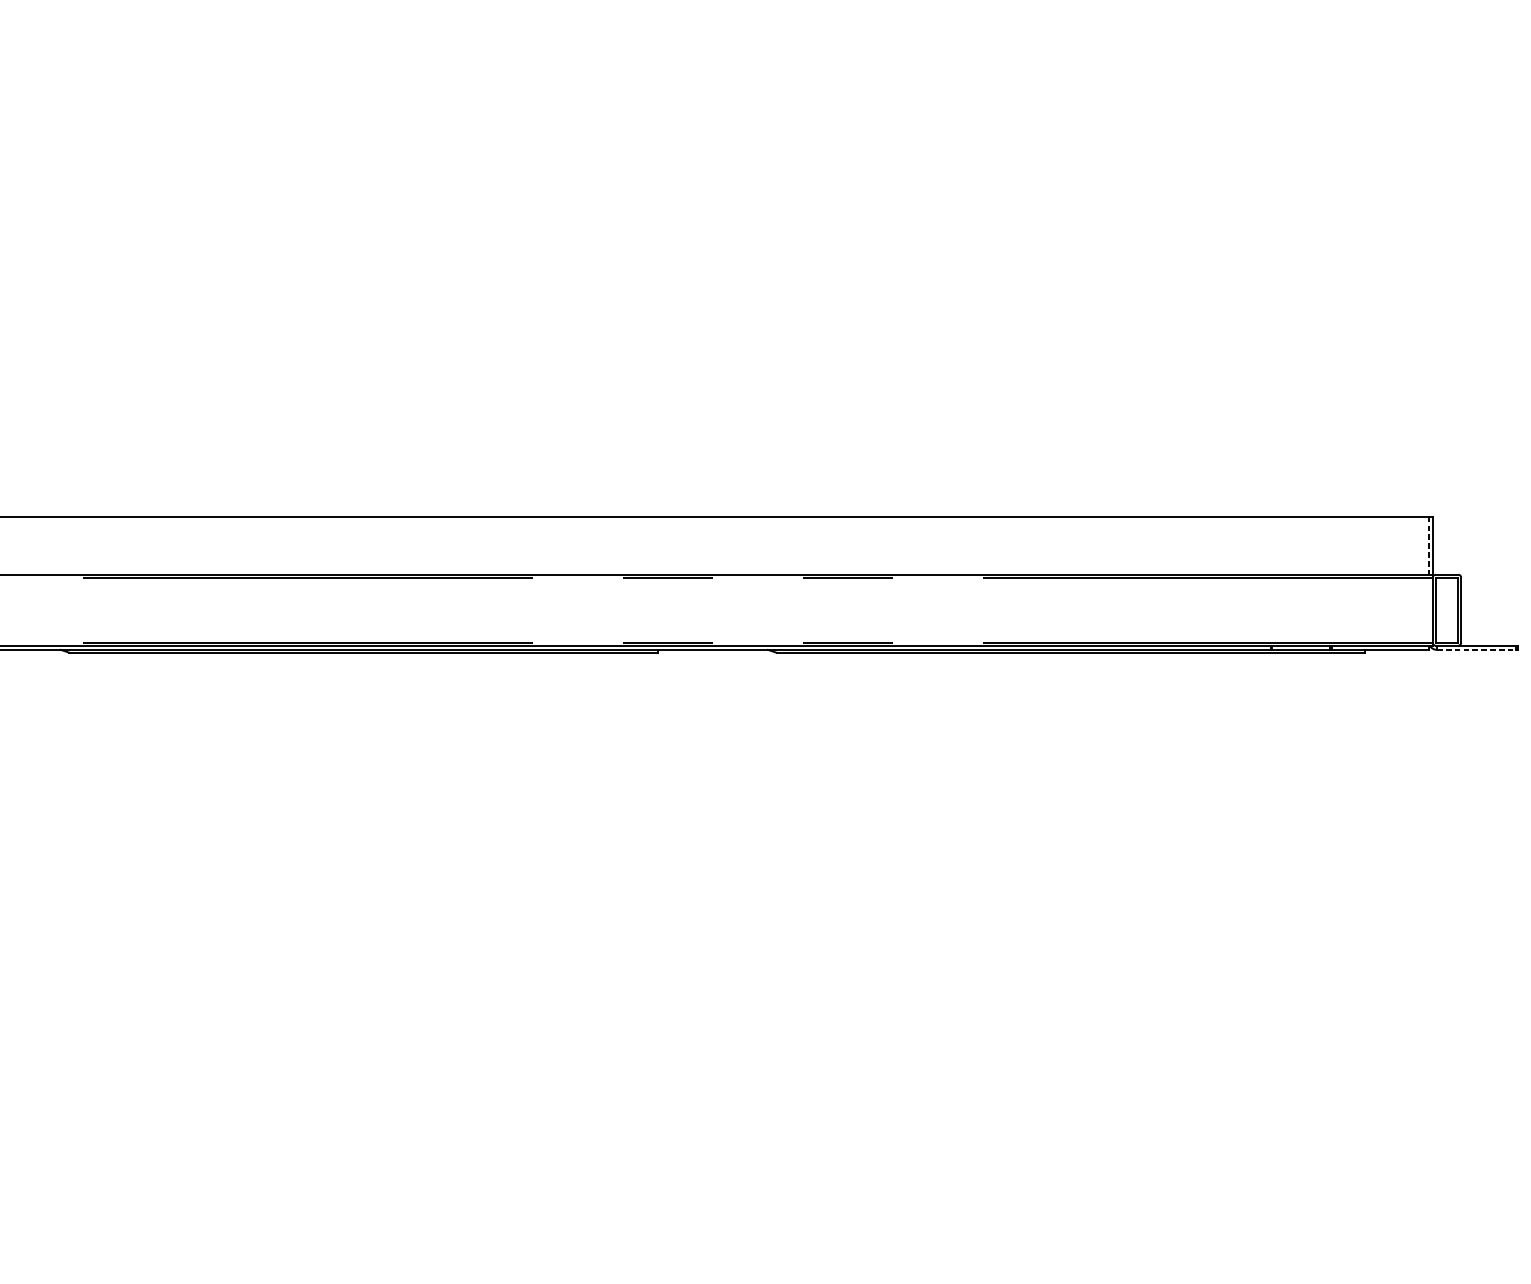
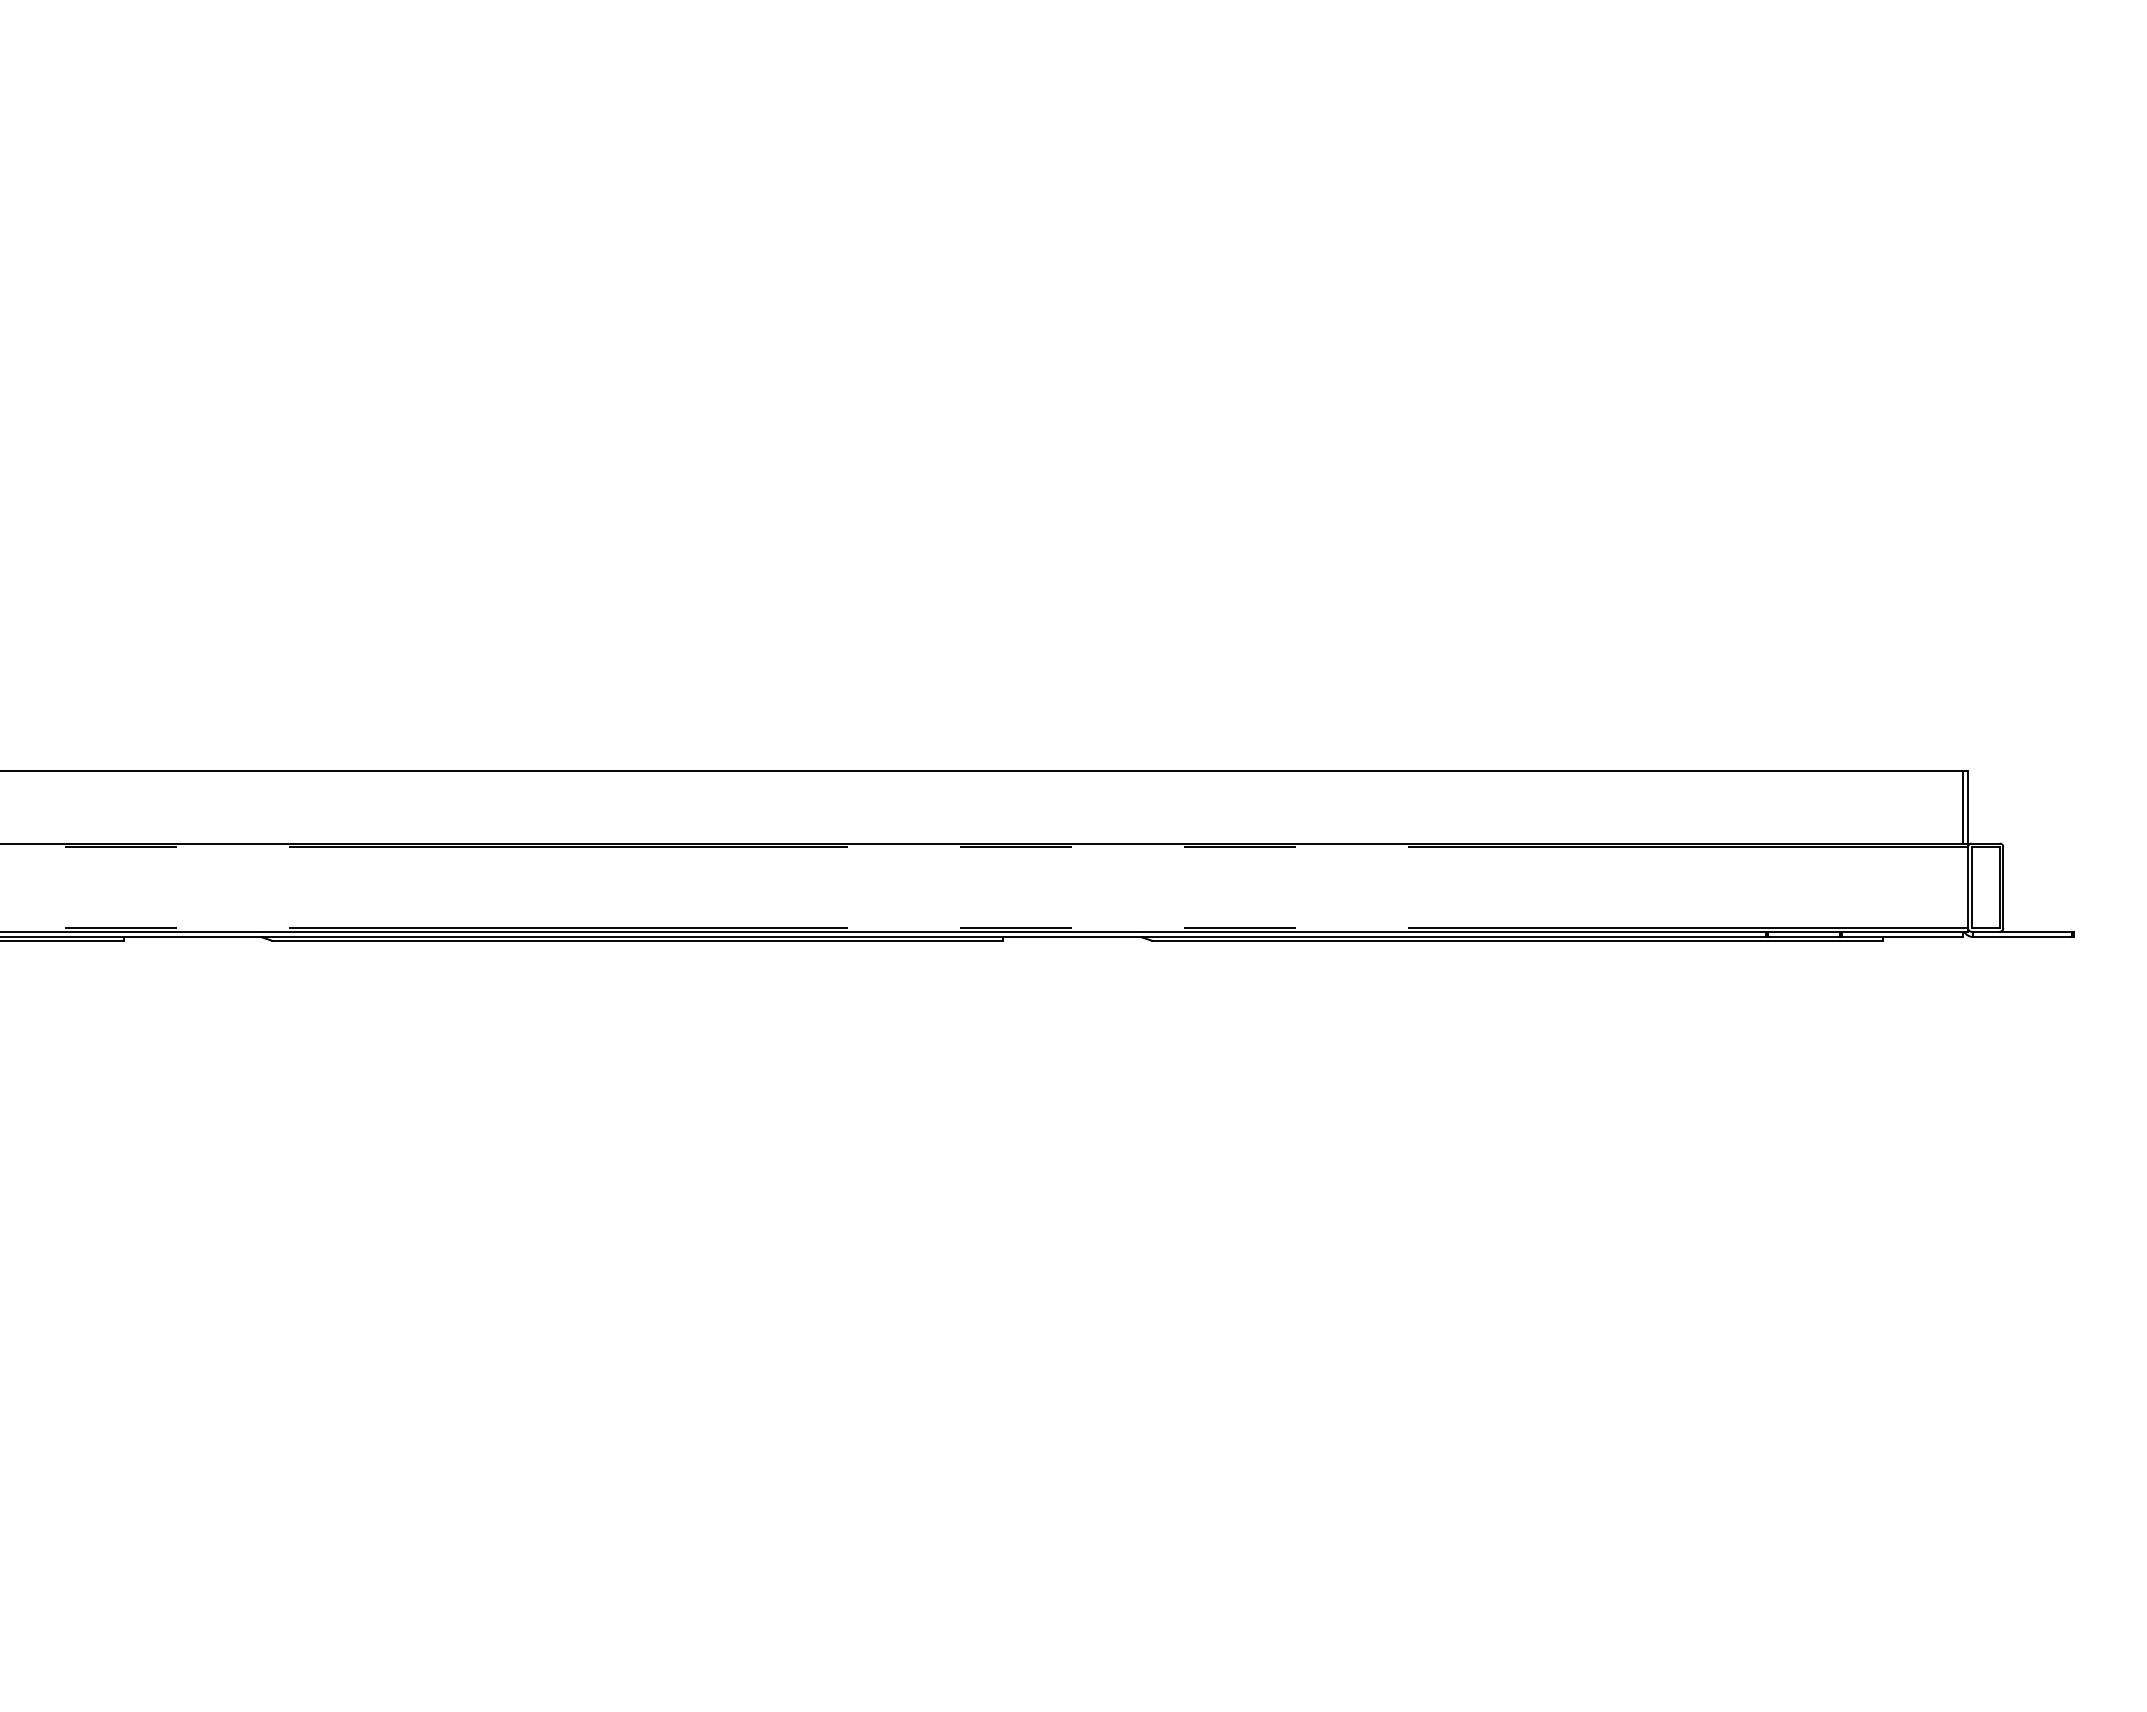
line: (1428, 545) -> (1962, 807), dashed -> solid
line: (1477, 650) -> (2023, 937), dashed -> solid

